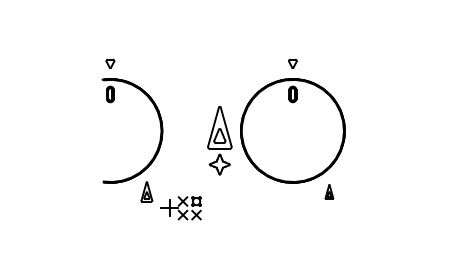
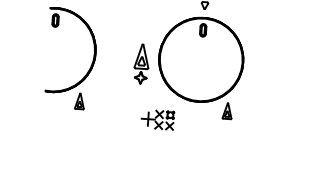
part: (219, 141) -> (141, 64), size x0.71
part: (329, 191) -> (227, 110), size x1.43
part: (181, 208) -> (157, 120), moved

